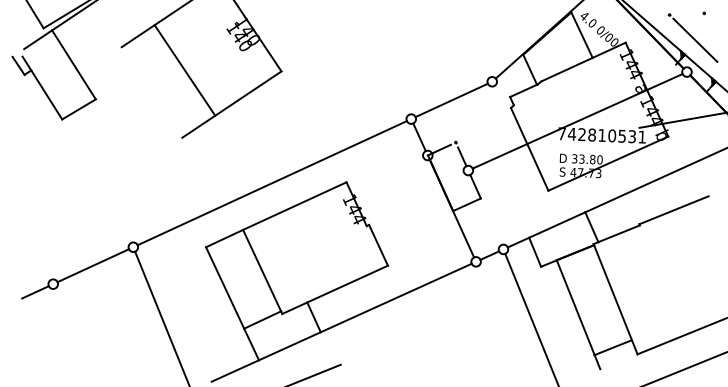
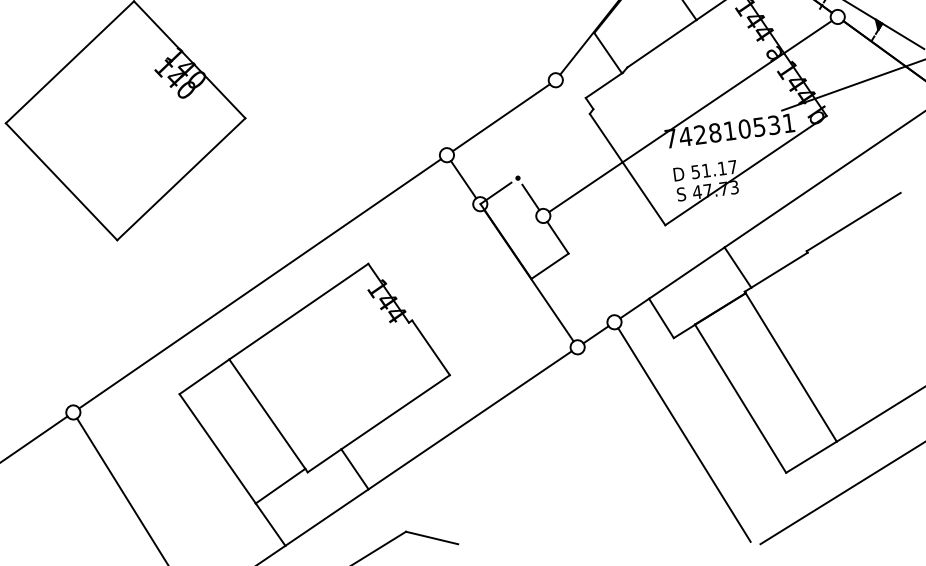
line: (184, 70) -> (60, 181), moved
text: (587, 159) -> (714, 169), 33.80 -> 51.17
line: (612, 347) -> (810, 456), moved
line: (357, 371) -> (432, 537), added

